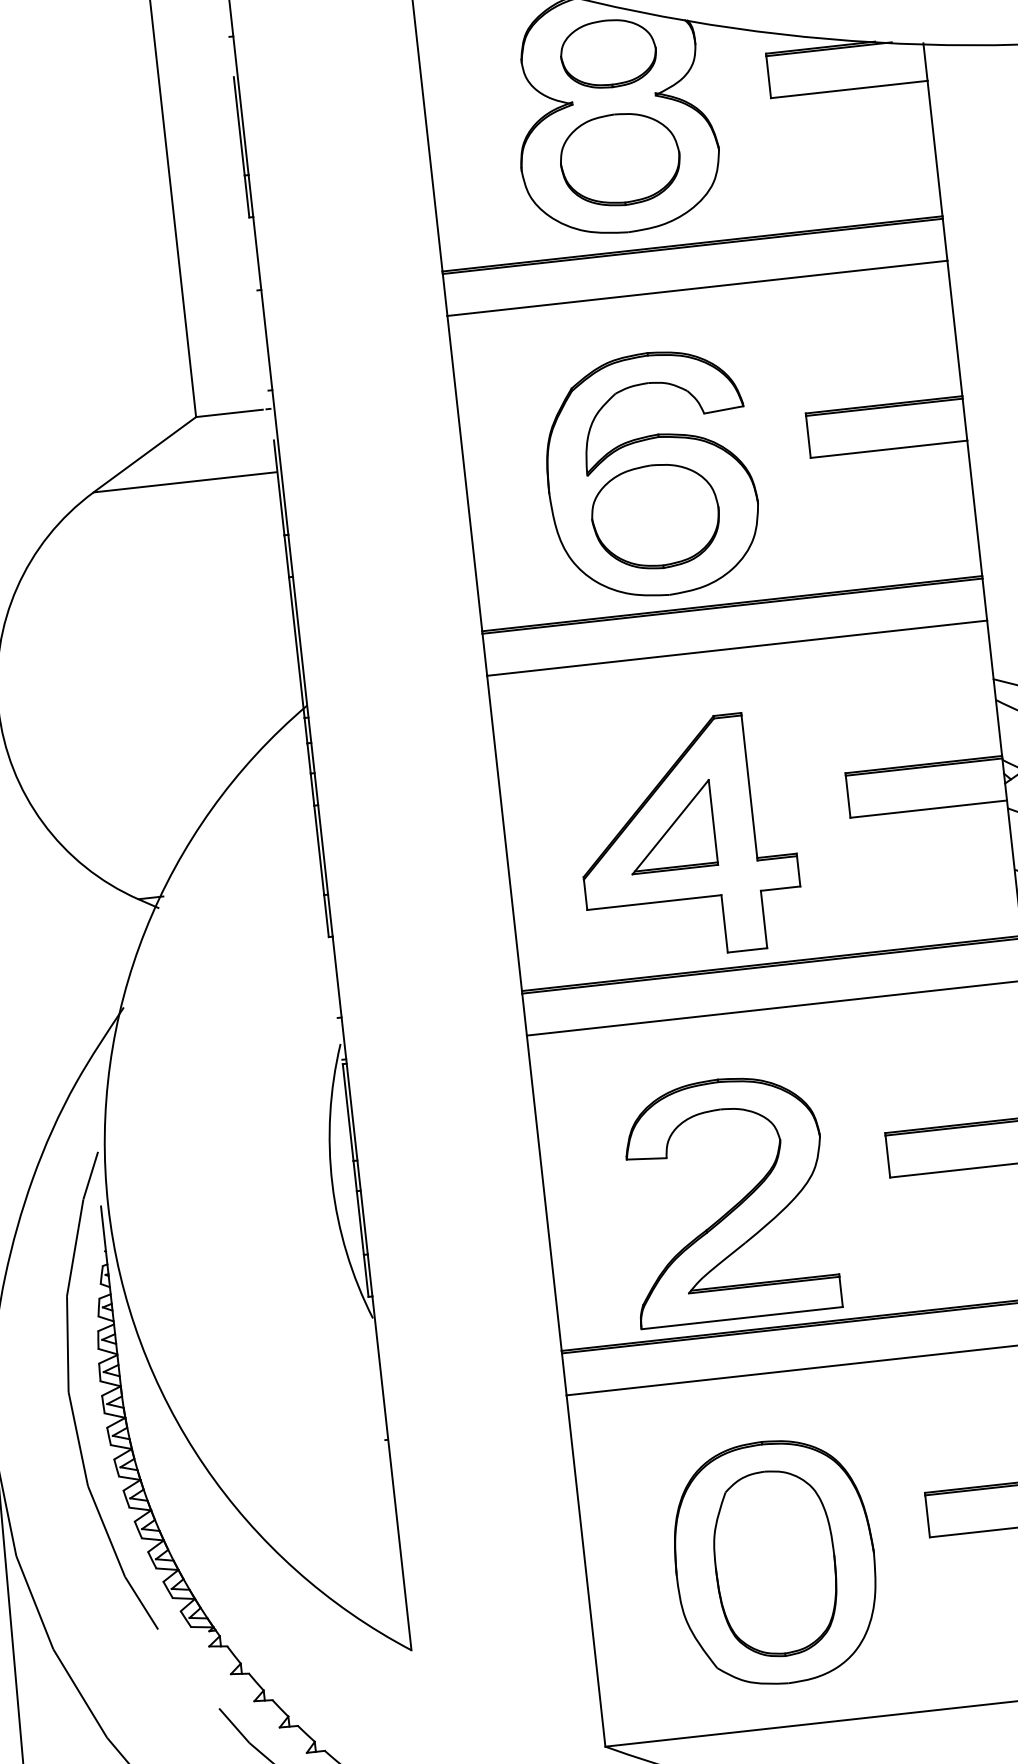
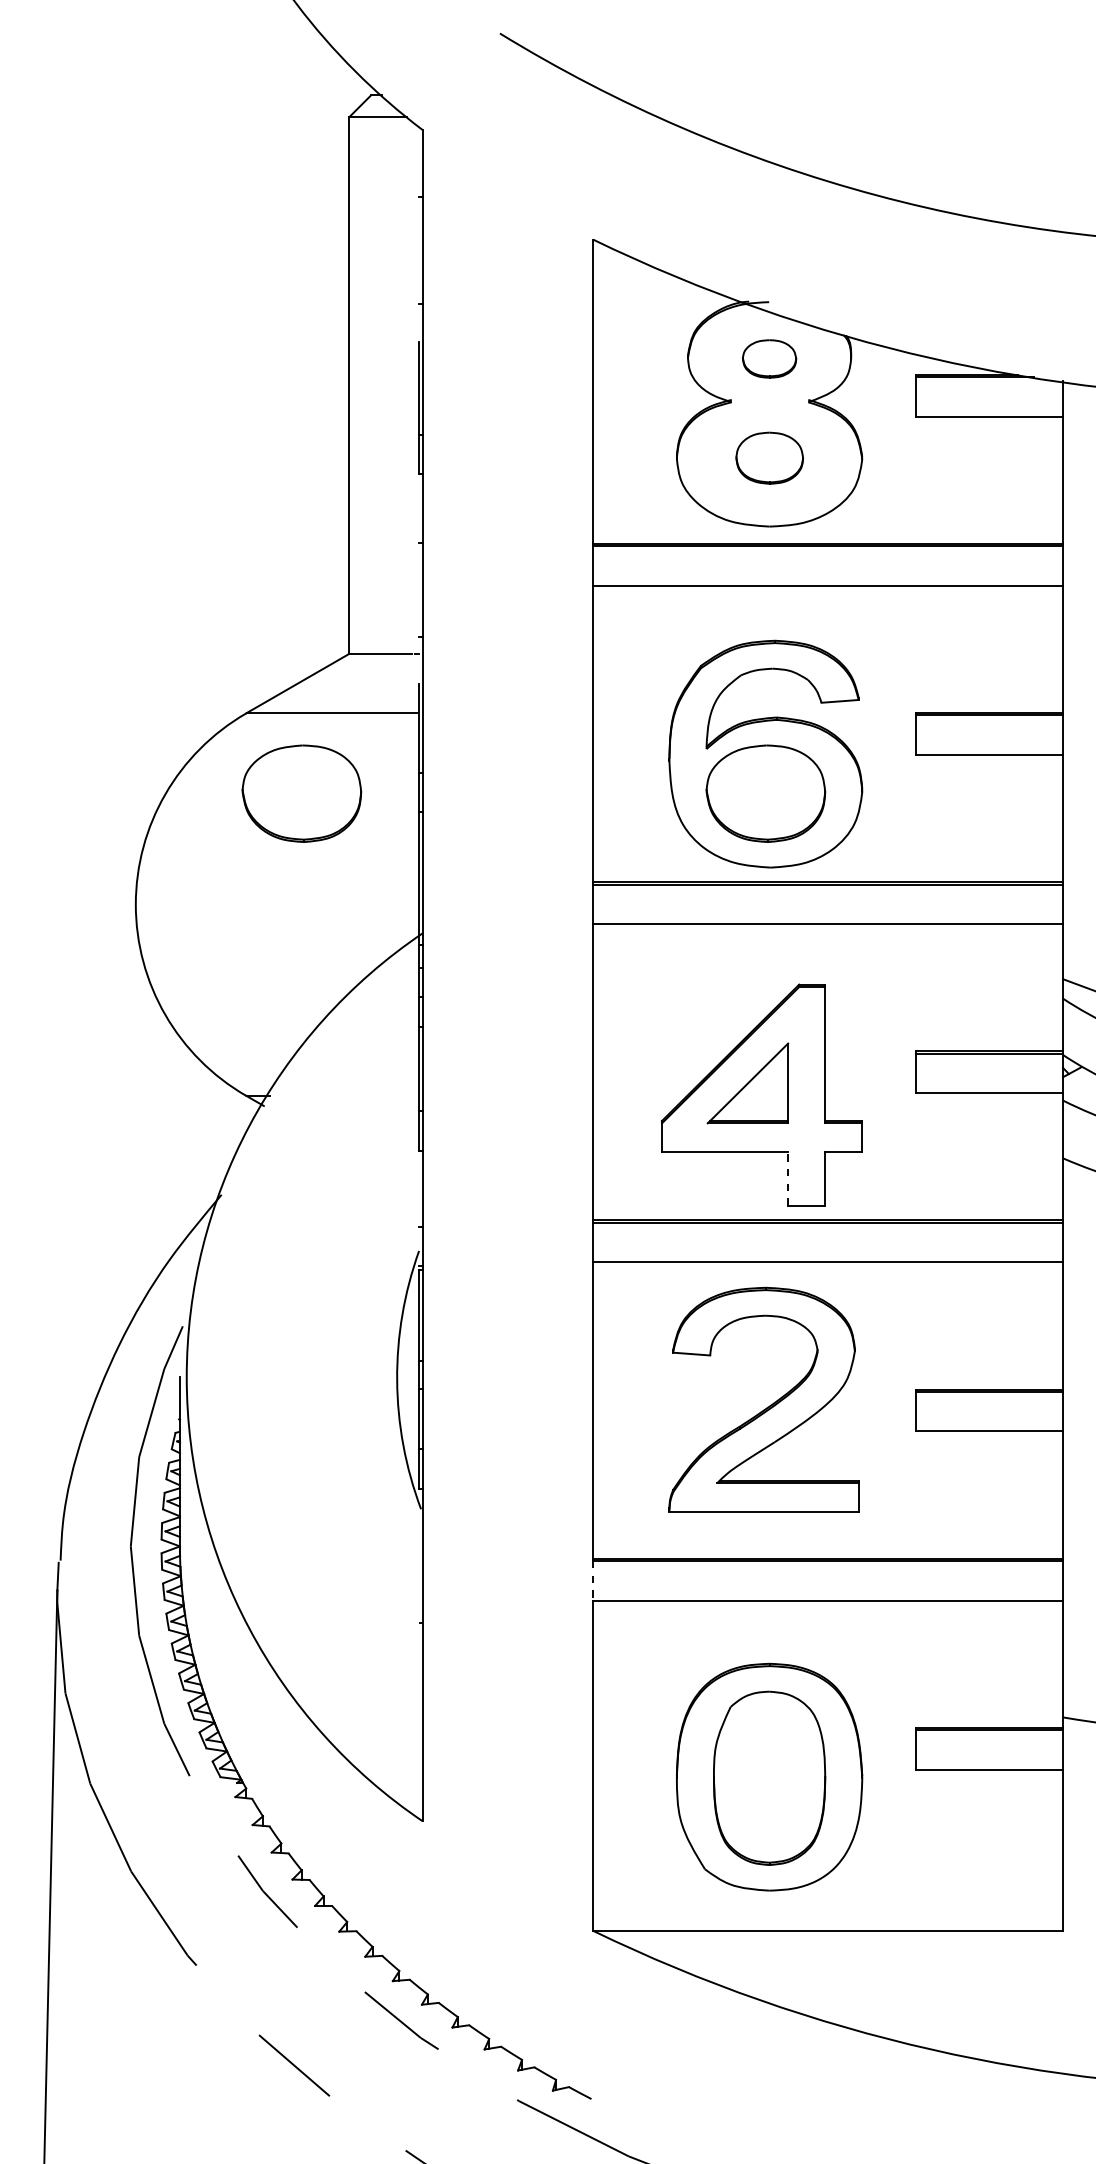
part: (608, 53) -> (769, 358), size x0.6
part: (620, 158) -> (769, 457), size x0.6
part: (161, 571) -> (301, 793), added
line: (724, 923) -> (788, 1178), solid -> dashed
part: (733, 1205) -> (767, 1406), moved
line: (564, 1374) -> (593, 1580), solid -> dashed

